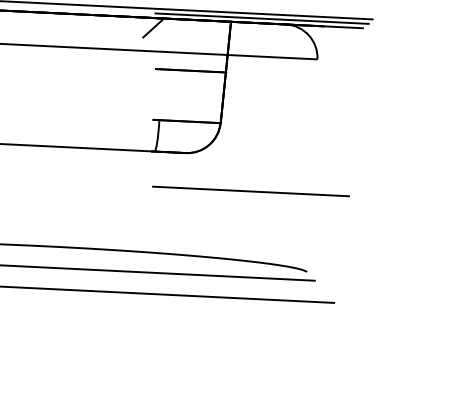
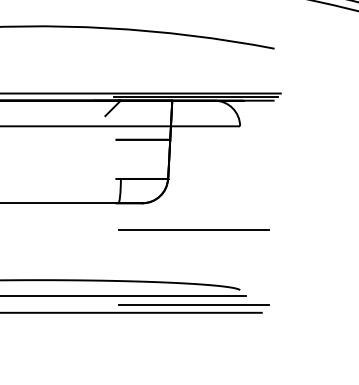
line: (245, 287) -> (193, 304), added

